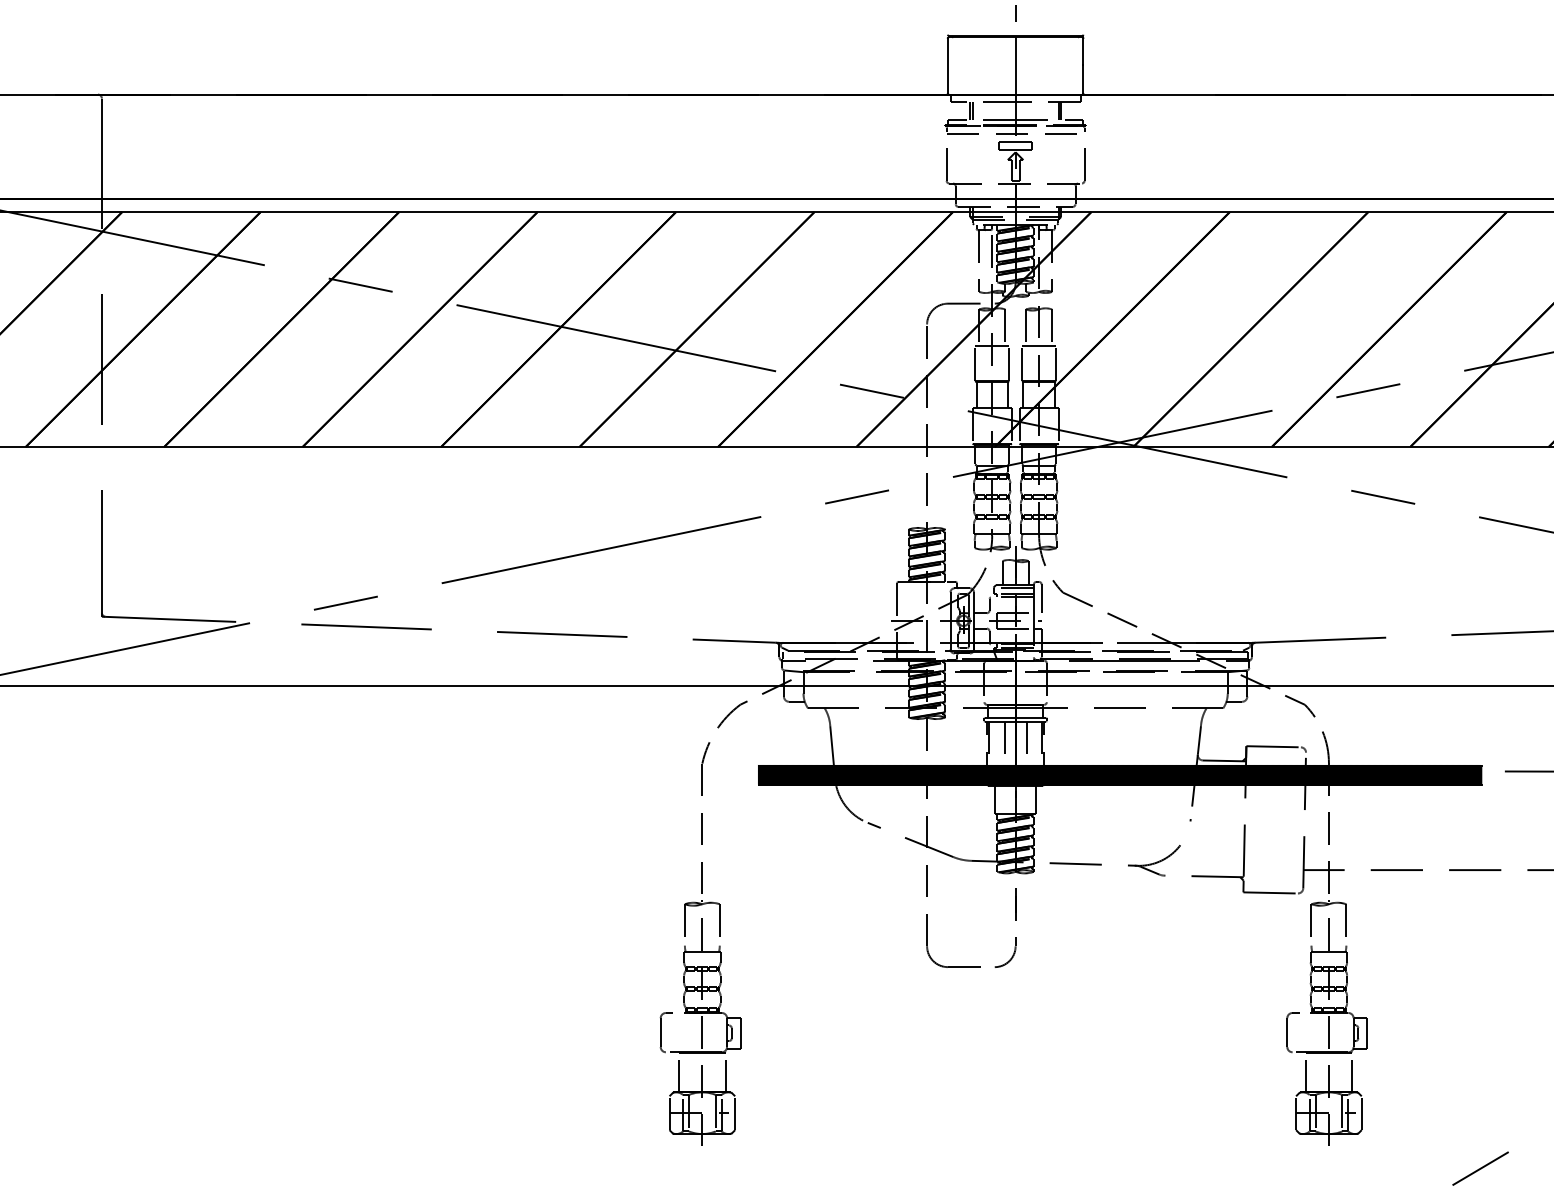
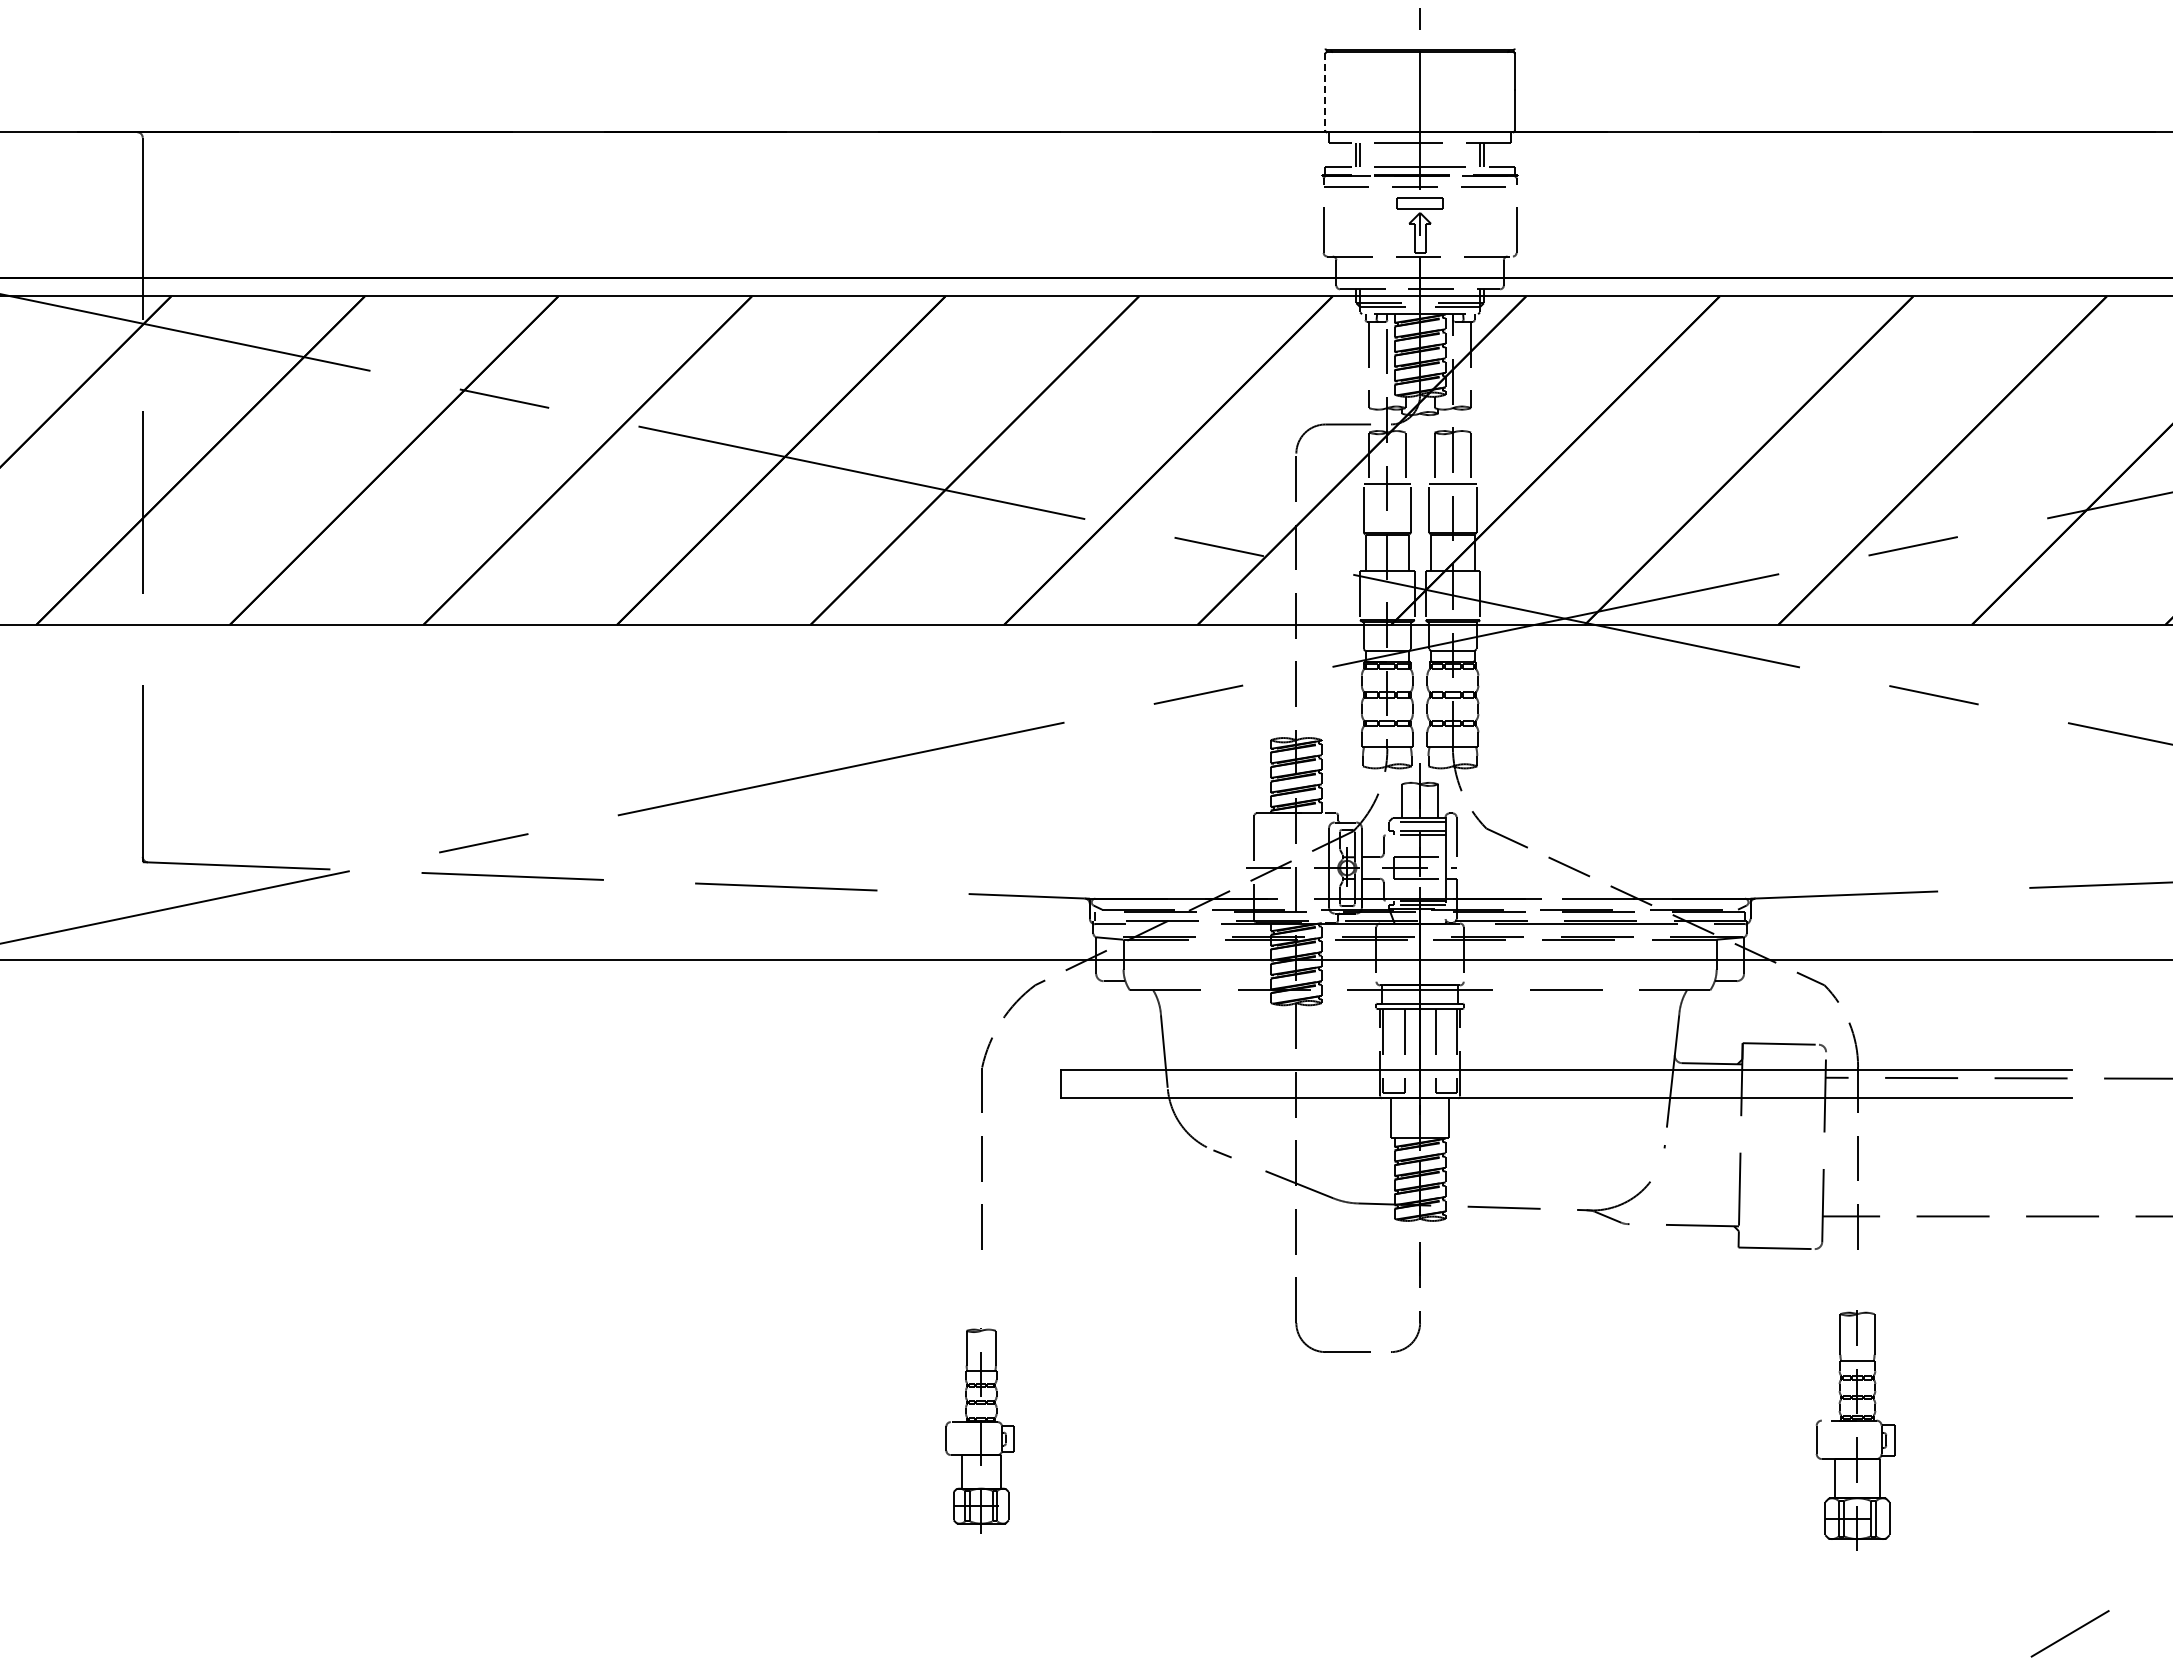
line: (947, 66) -> (1325, 92), solid -> dashed
hatch: (1119, 775) -> (1565, 1083), removed
part: (700, 1023) -> (979, 1430), size x0.6
part: (1327, 1023) -> (1855, 1430), size x0.7

